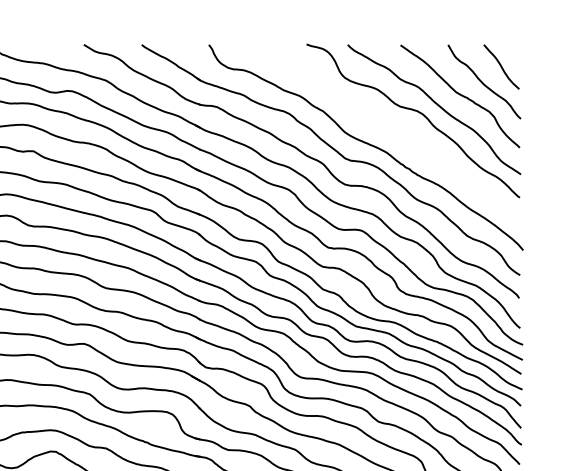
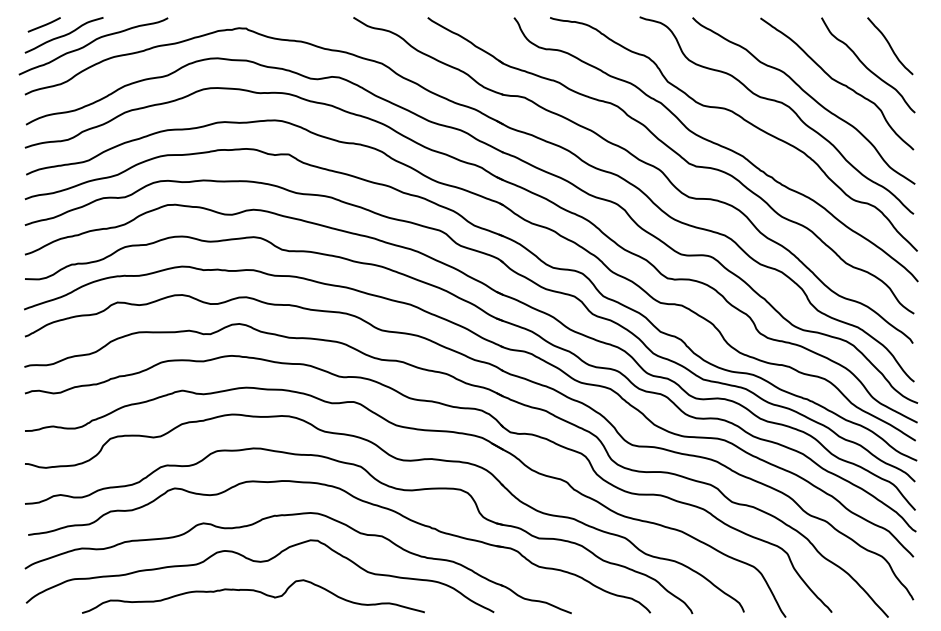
curve: (387, 124) -> (743, 120), added

